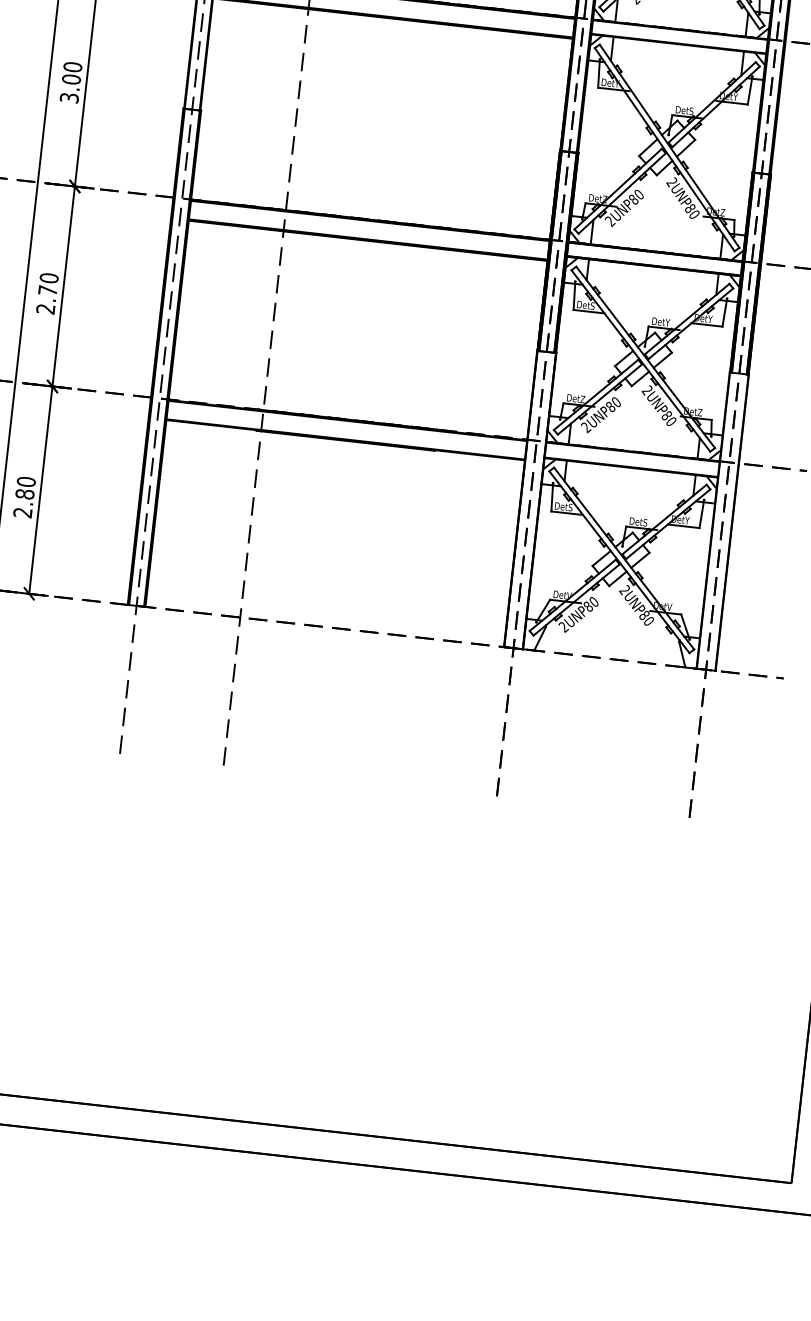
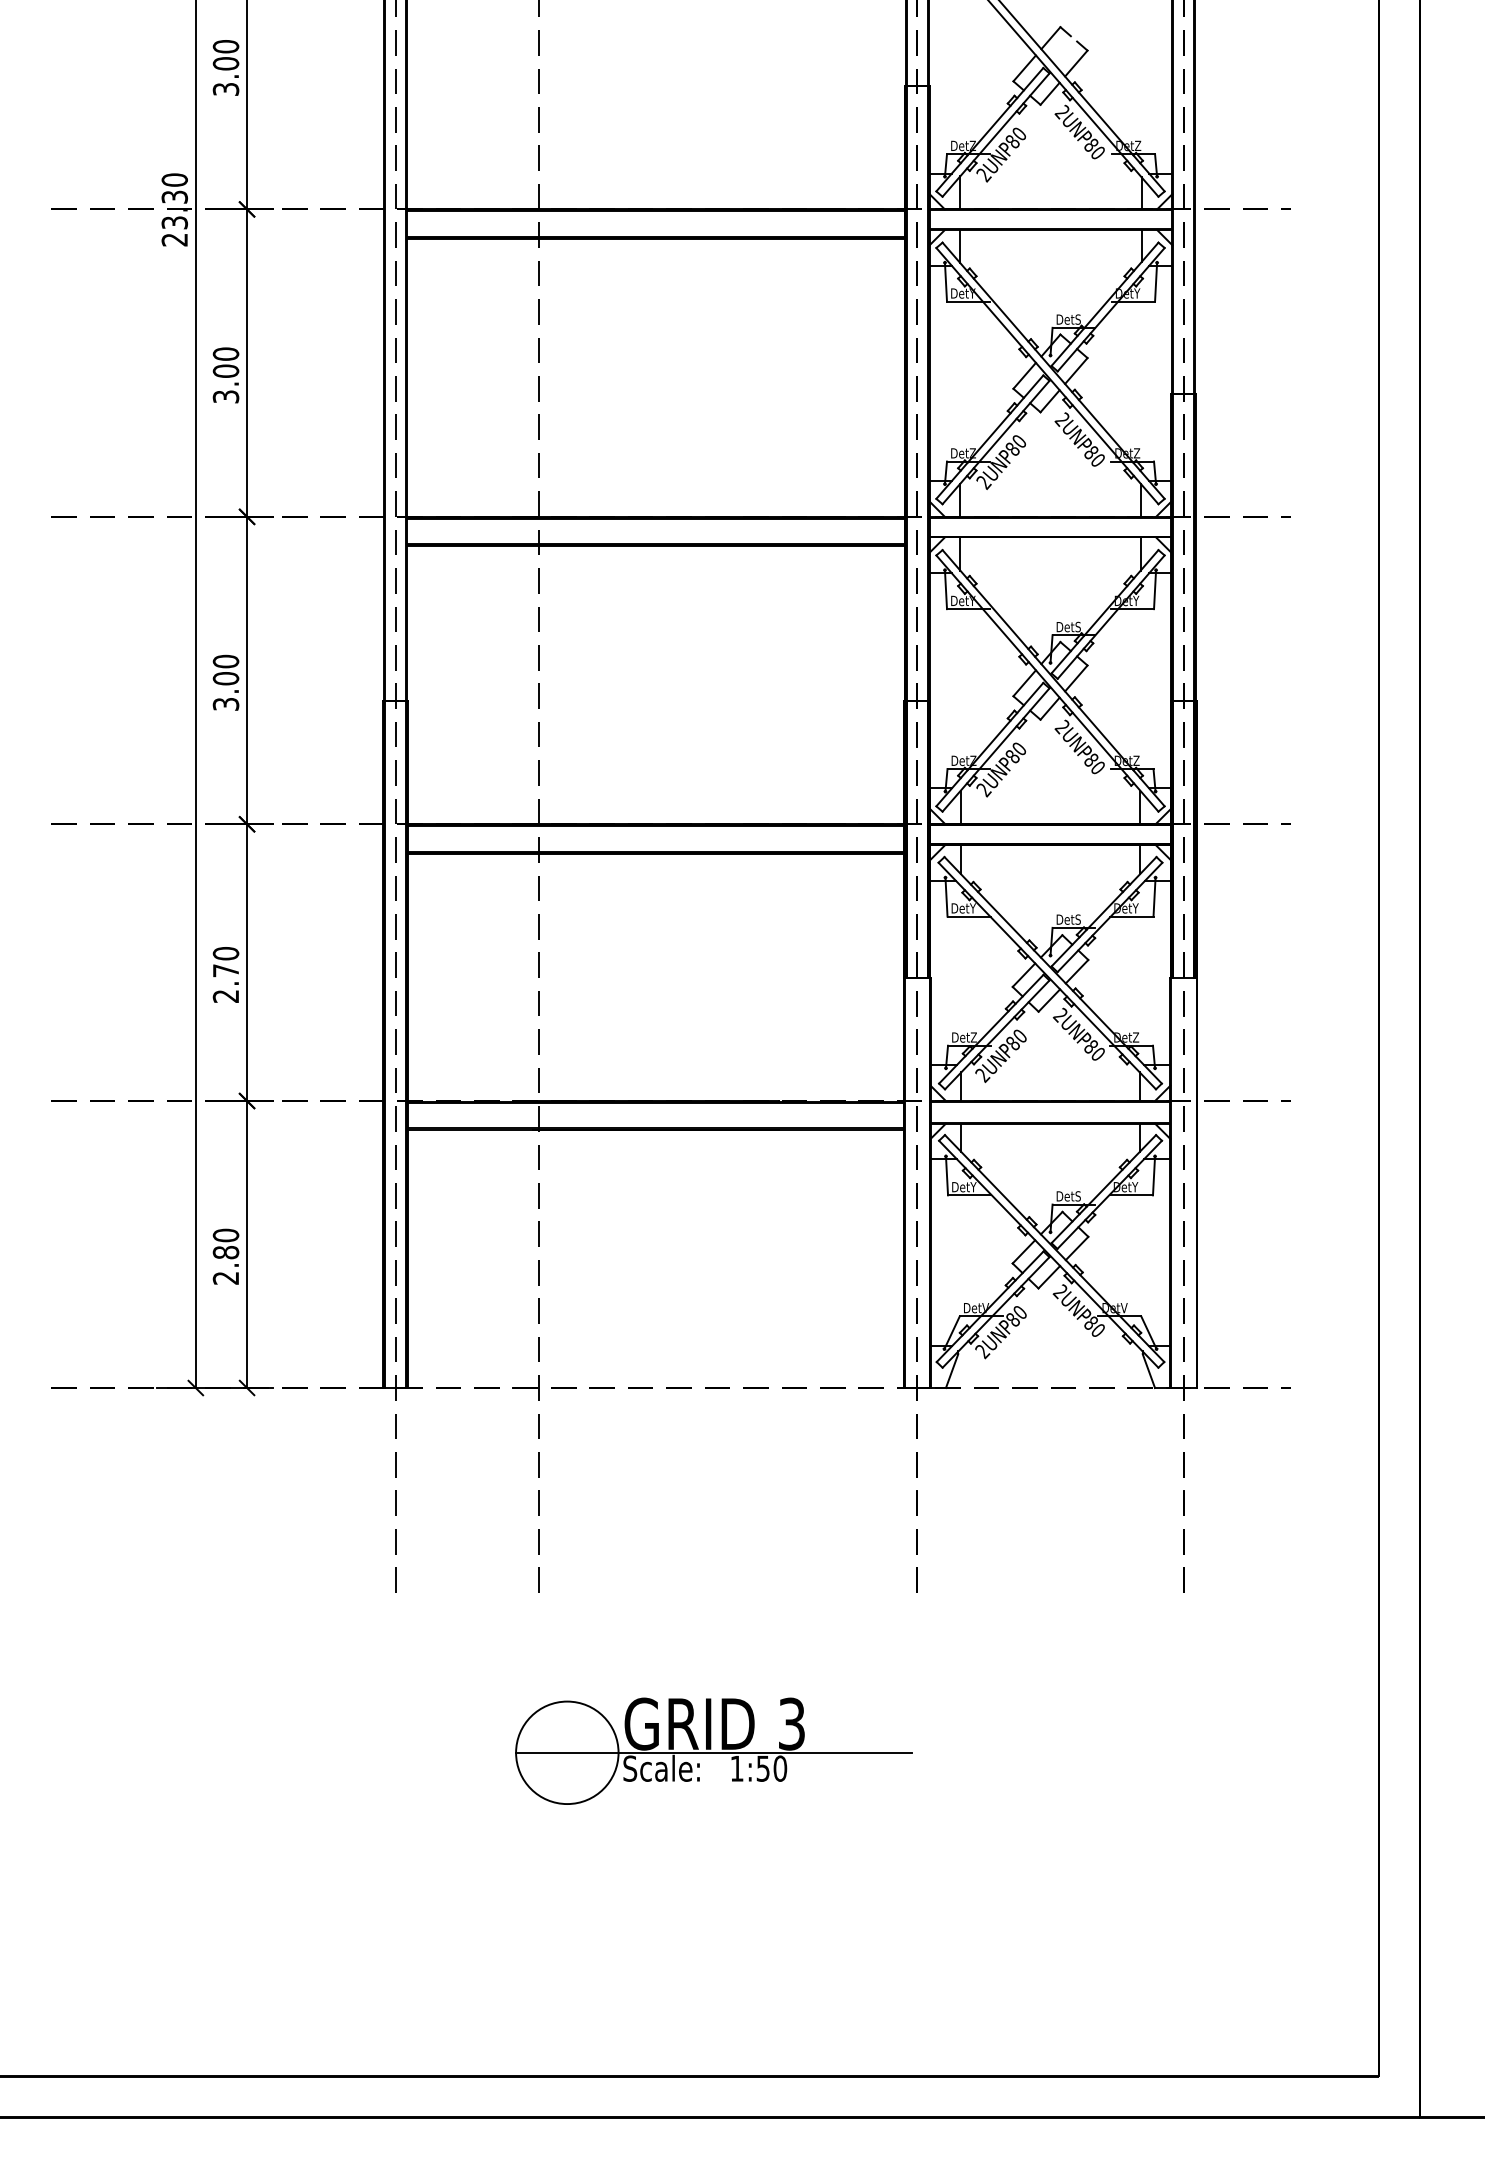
text: (592, 306) -> (972, 908), DetS -> DetY
text: (668, 322) -> (1078, 919), DetY -> DetS
text: (570, 507) -> (973, 1186), DetS -> DetY
part: (336, 893) -> (713, 1750), added

